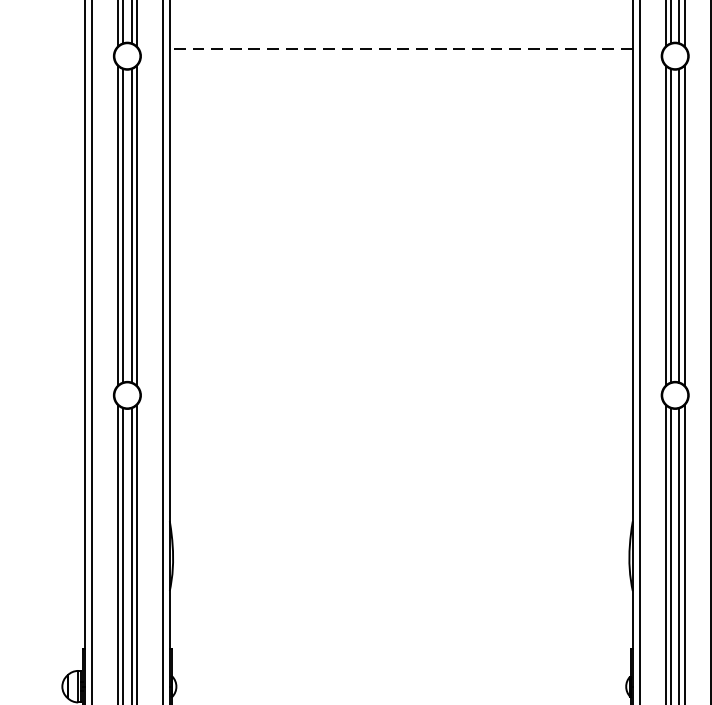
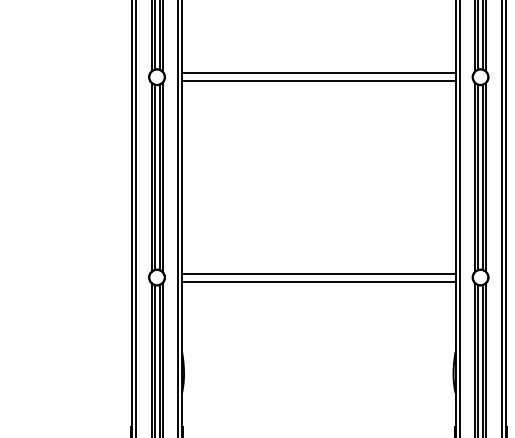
line: (400, 49) -> (318, 73), dashed -> solid
line: (400, 63) -> (318, 81), added
line: (400, 388) -> (318, 273), added
line: (400, 402) -> (318, 281), added

